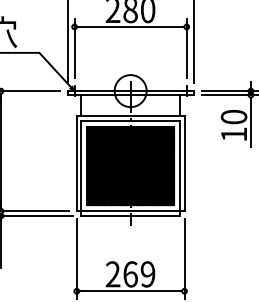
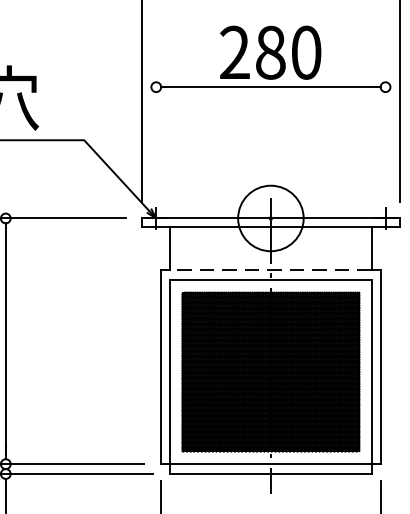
line: (74, 48) -> (156, 131), removed
line: (186, 48) -> (385, 131), removed
line: (129, 116) -> (268, 270), solid -> dashed

